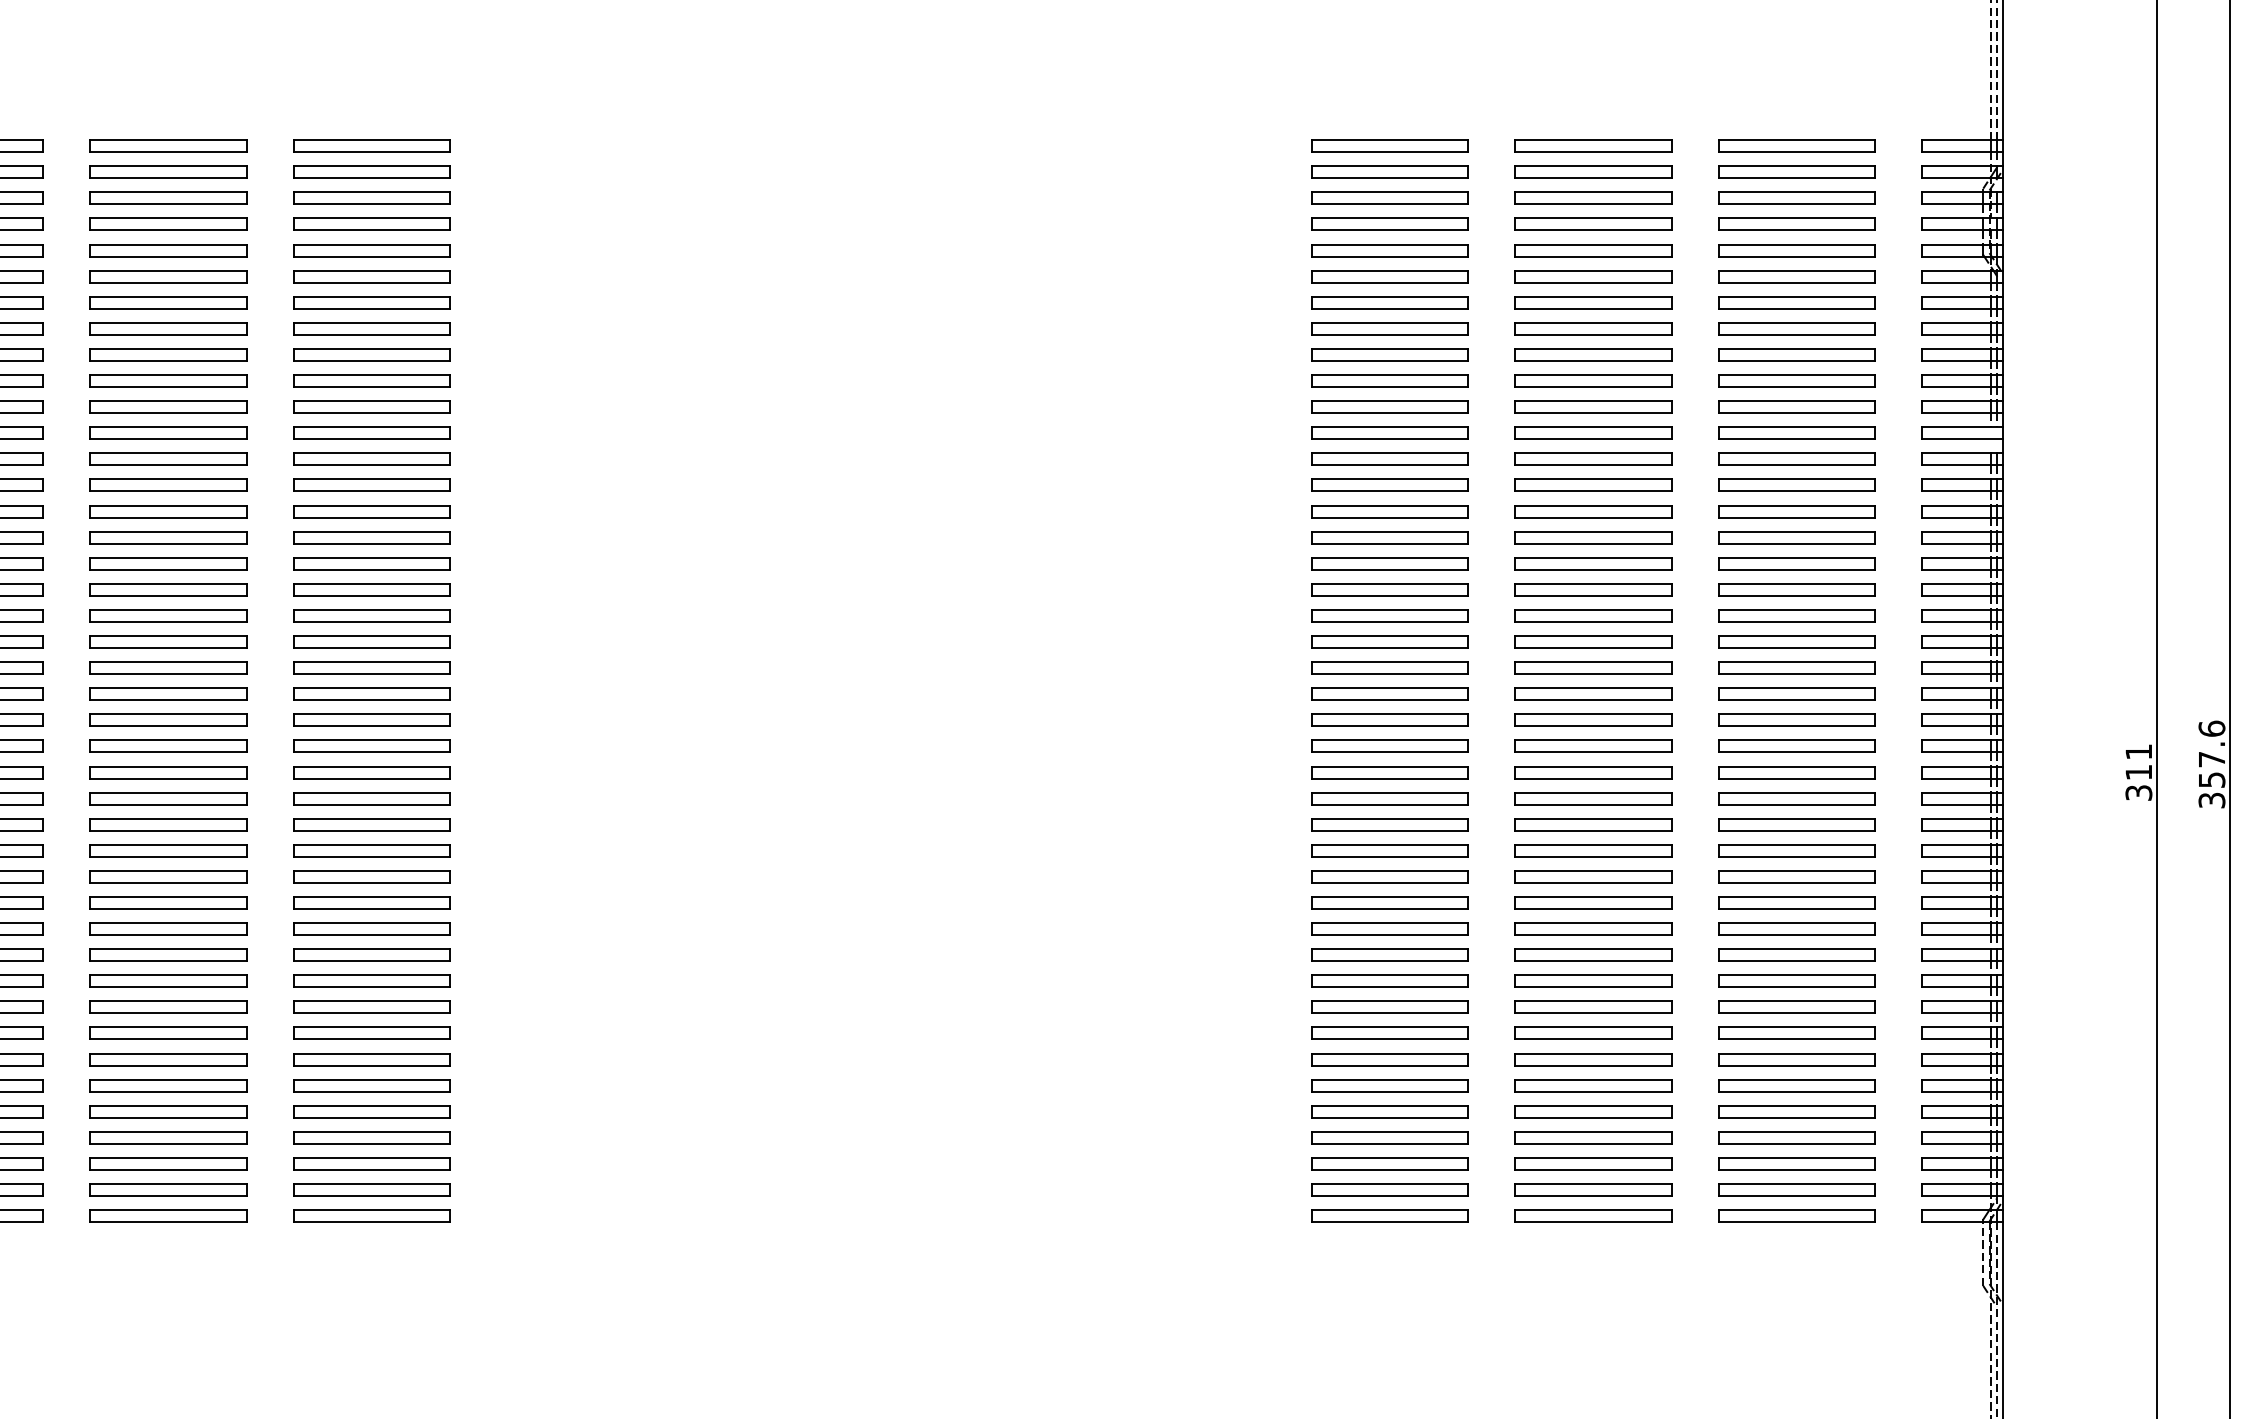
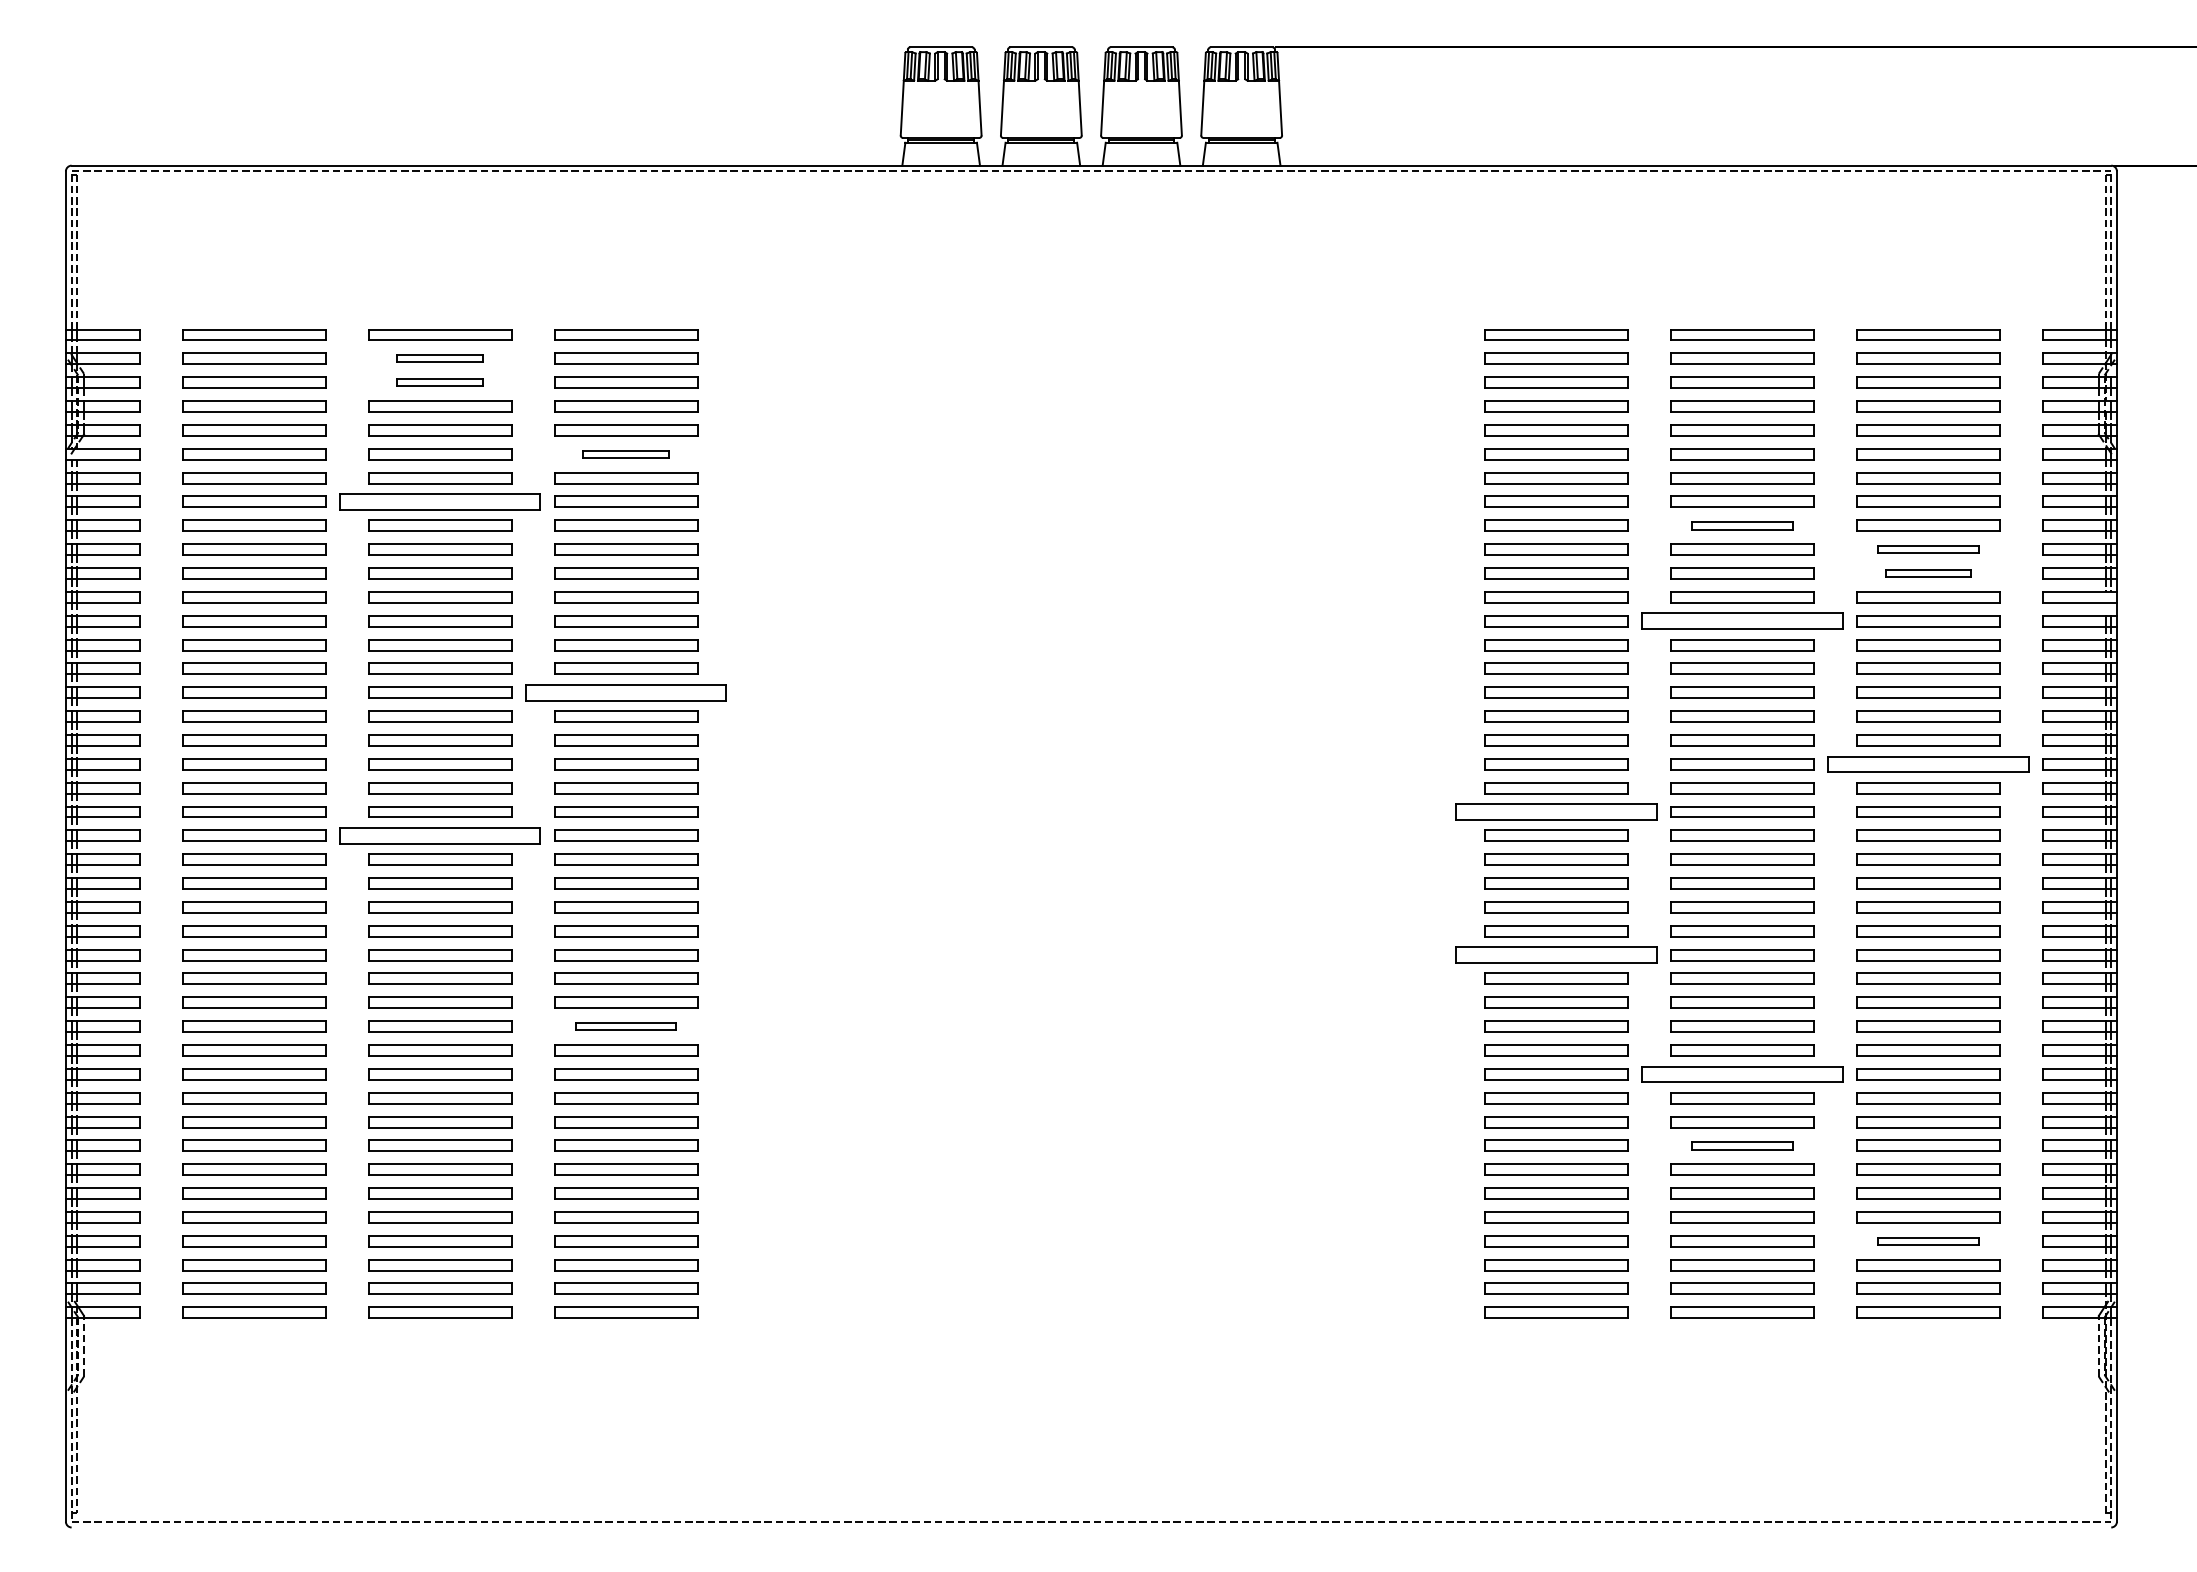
part: (168, 171) -> (440, 358), size x0.6
part: (168, 198) -> (440, 382), size x0.6
part: (372, 276) -> (626, 454), size x0.6
part: (168, 328) -> (440, 501), size x1.4
part: (1593, 354) -> (1742, 525), size x0.7
part: (1796, 380) -> (1928, 549), size x0.7
part: (1796, 407) -> (1928, 573), size x0.6
part: (1593, 459) -> (1742, 621), size x1.4
part: (372, 537) -> (626, 692), size x1.4
part: (1796, 616) -> (1928, 764), size x1.4
part: (1389, 667) -> (1556, 811), size x1.4
part: (168, 693) -> (440, 835), size x1.4
part: (1389, 825) -> (1556, 955), size x1.4
part: (372, 902) -> (626, 1026), size x0.7
part: (1593, 955) -> (1742, 1074), size x1.4
part: (1593, 1033) -> (1742, 1145), size x0.7
part: (1796, 1138) -> (1928, 1241), size x0.7

